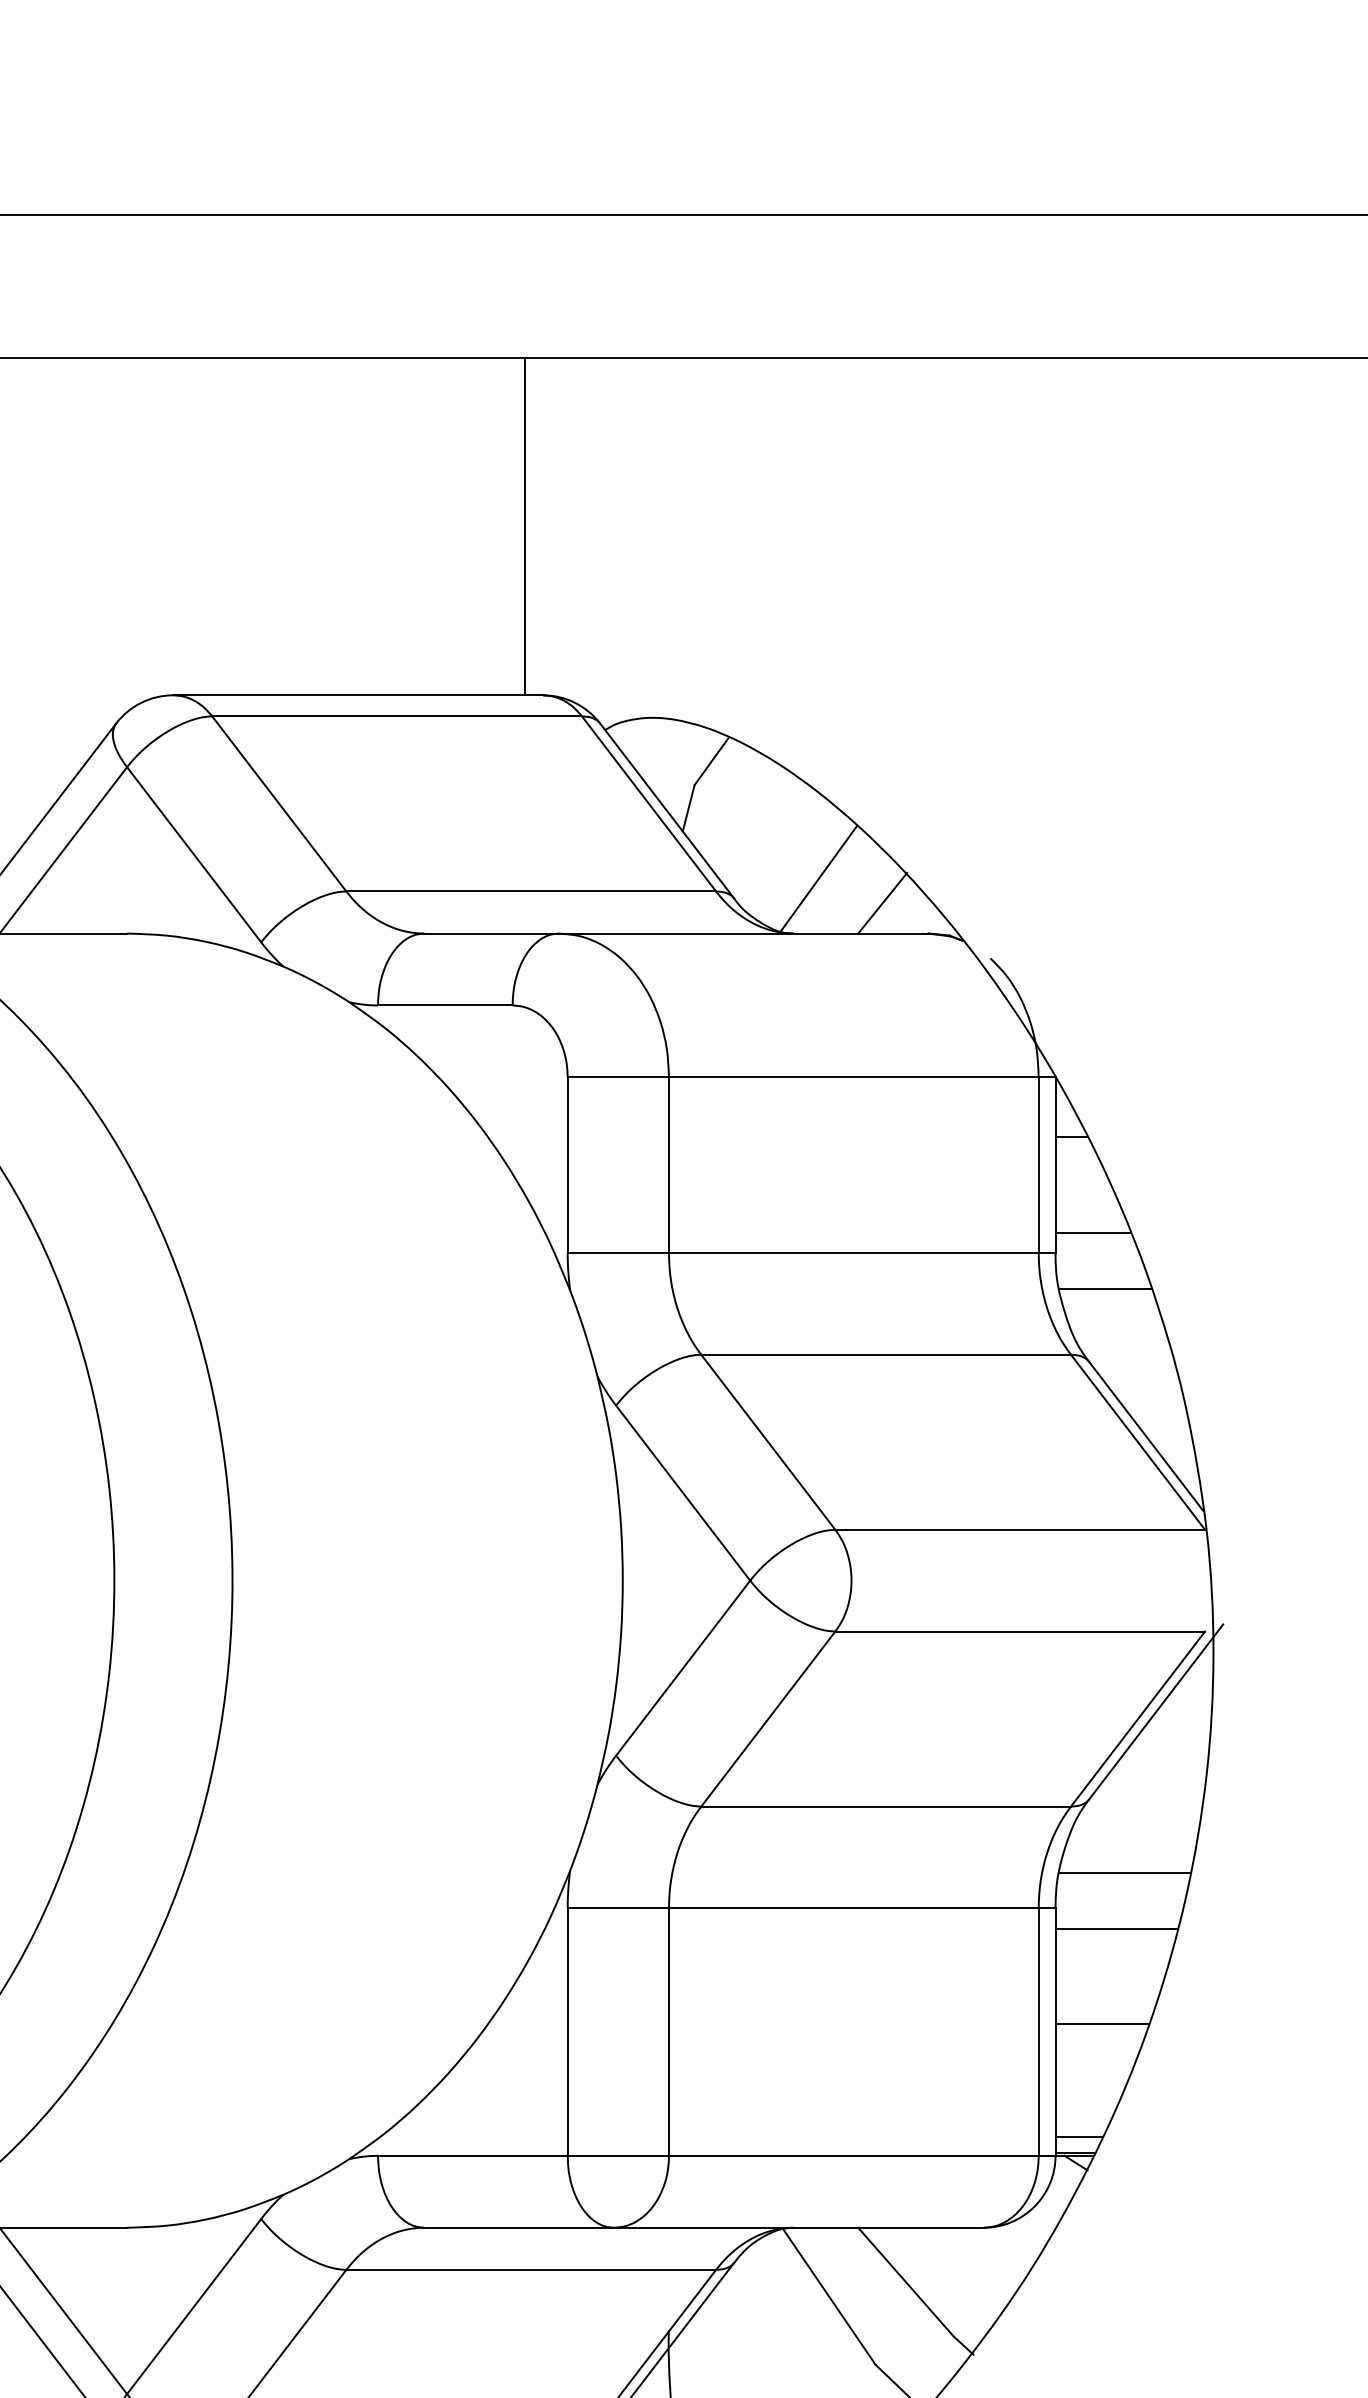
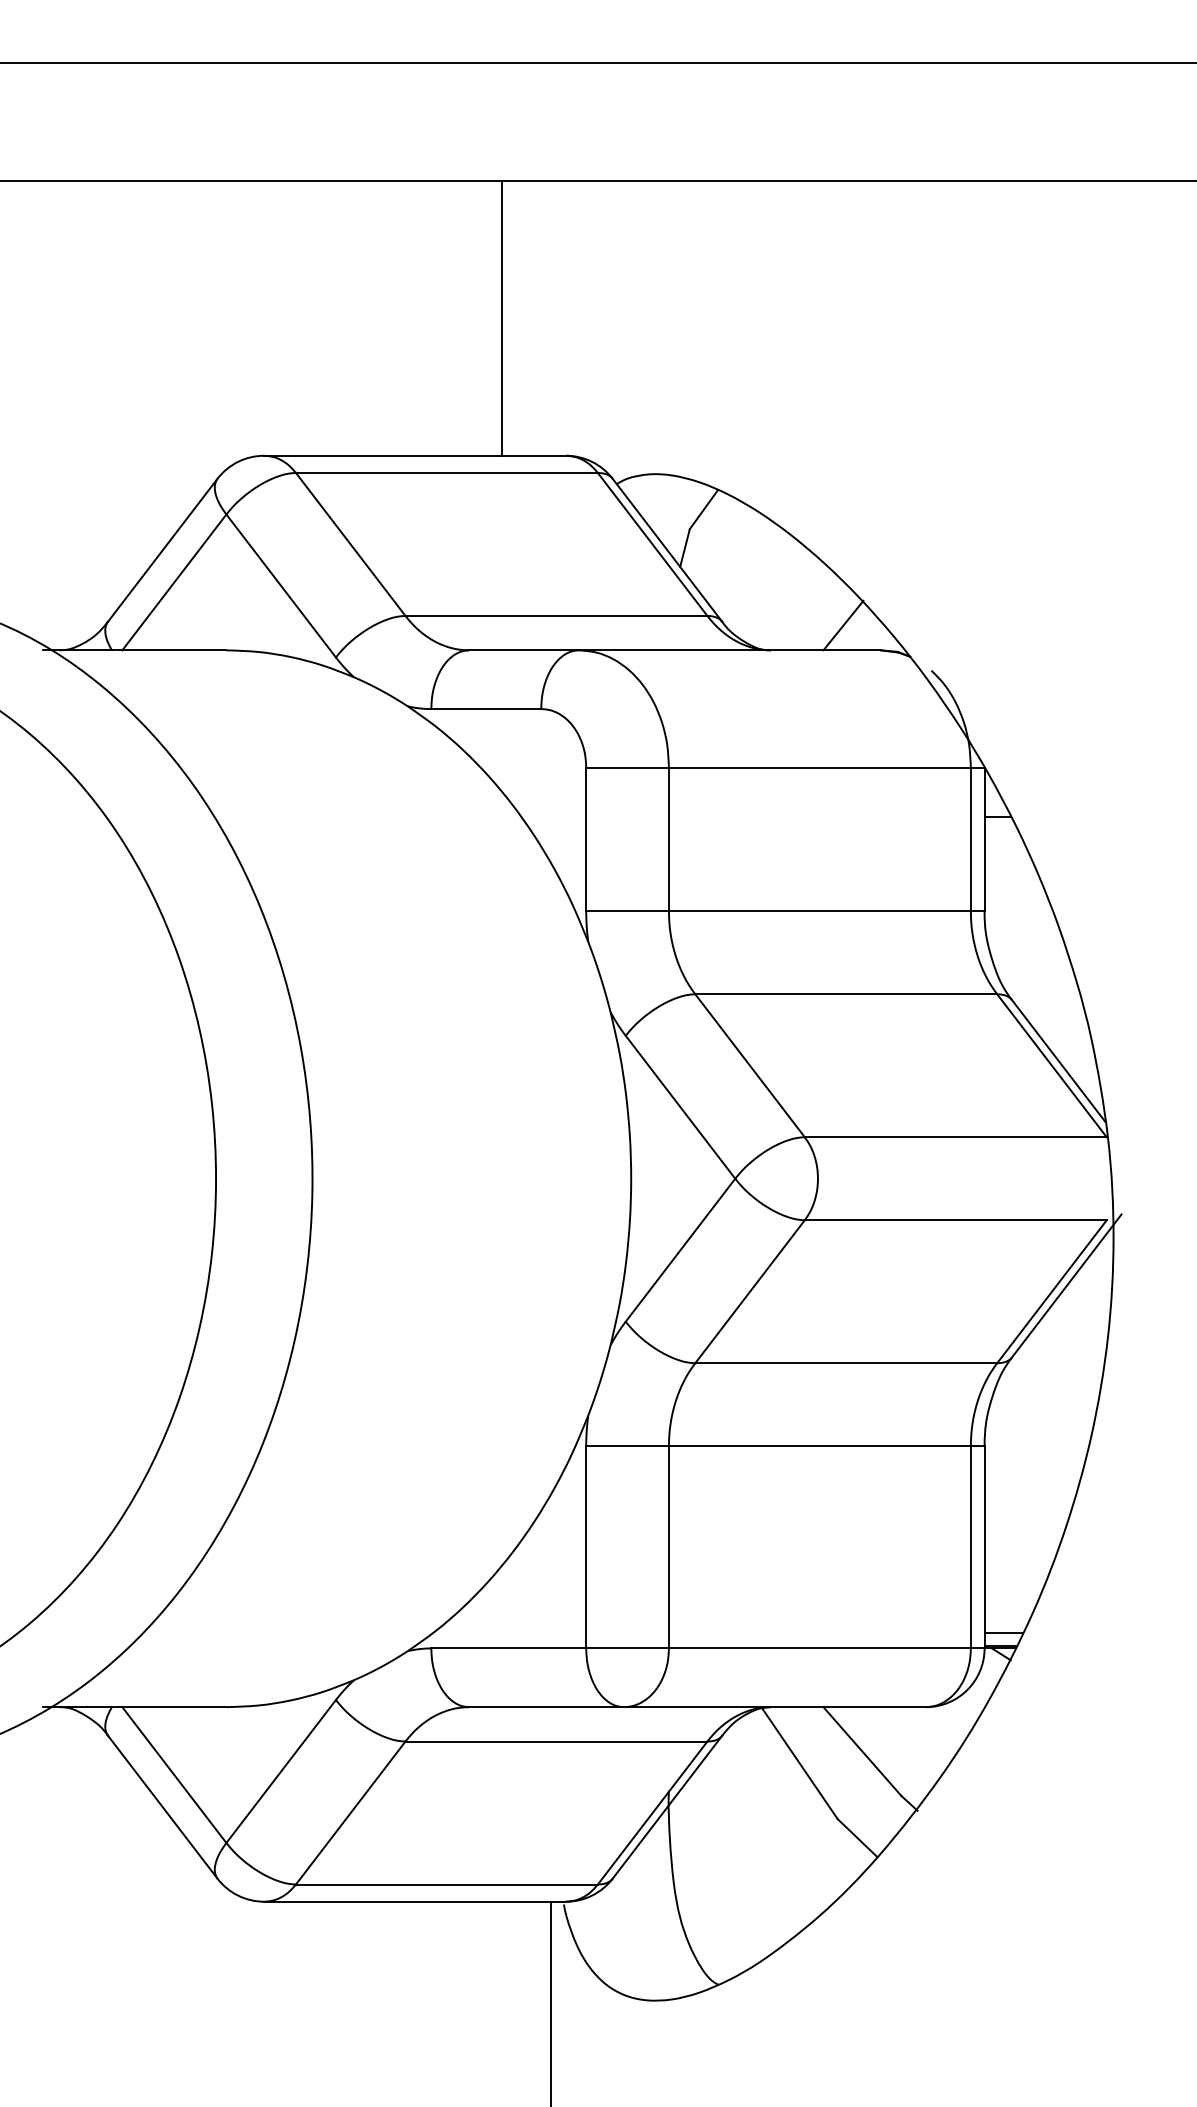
line: (525, 525) -> (502, 317), moved
line: (817, 879) -> (790, 606), removed
line: (1093, 1232) -> (1015, 894), removed
line: (1105, 1288) -> (1025, 940), removed
line: (1124, 1873) -> (1040, 1417), removed
line: (1115, 1928) -> (1033, 1462), removed
line: (1101, 2023) -> (1022, 1540), removed

